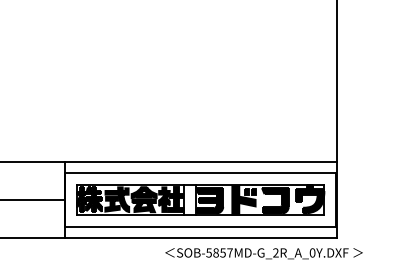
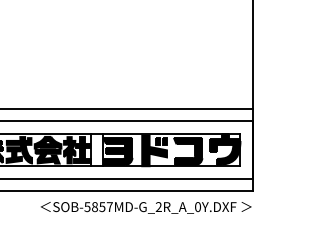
text: (263, 253) -> (145, 207), moved

